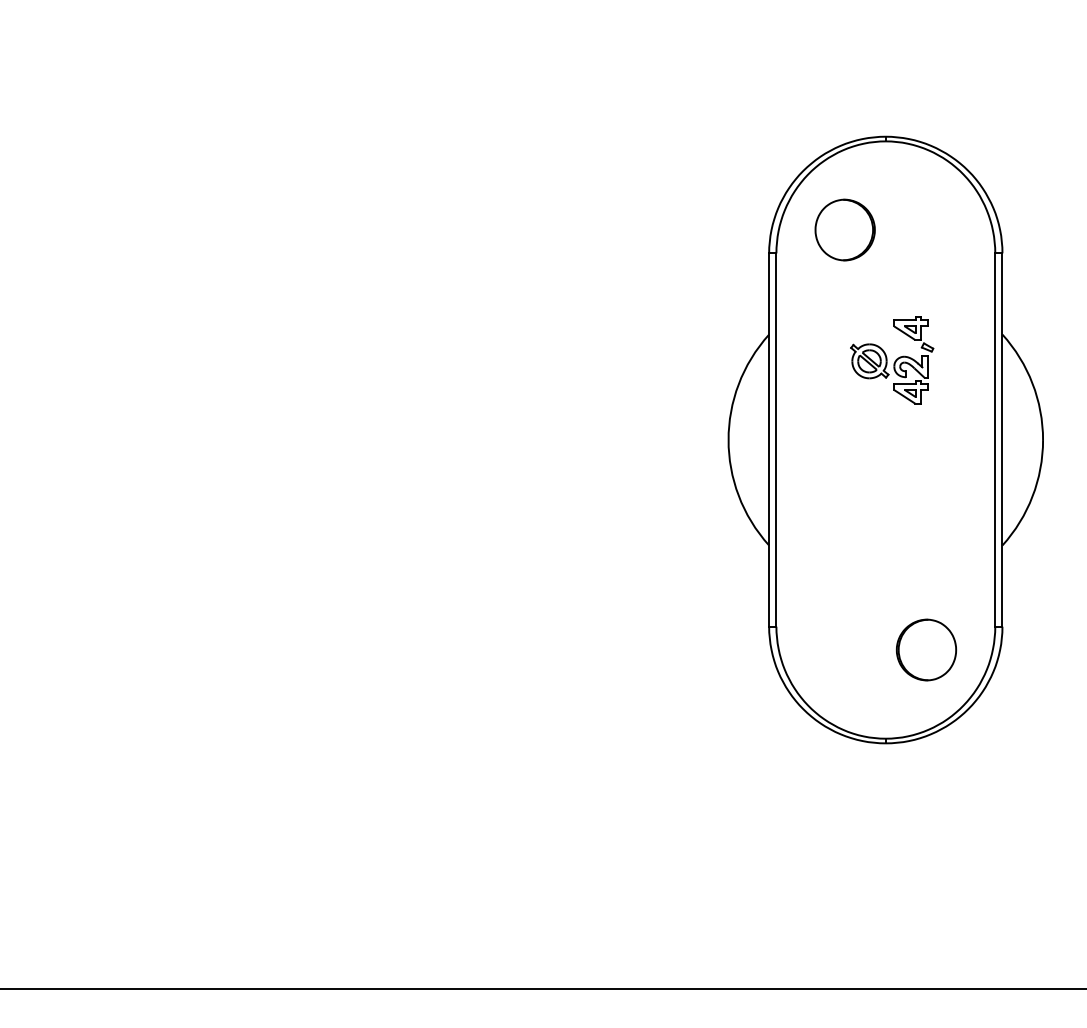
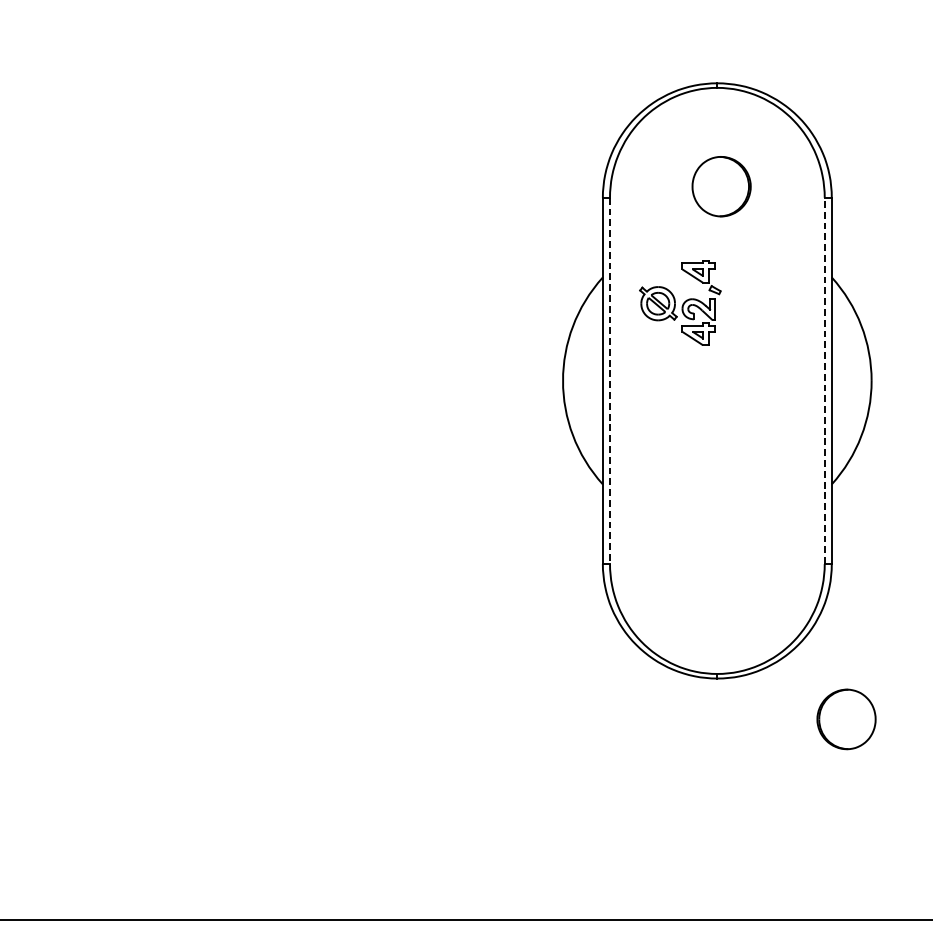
part: (844, 229) -> (720, 186), moved
part: (892, 360) -> (680, 302), moved
line: (776, 440) -> (610, 381), solid -> dashed
line: (995, 440) -> (824, 381), solid -> dashed
part: (926, 649) -> (846, 718), moved

